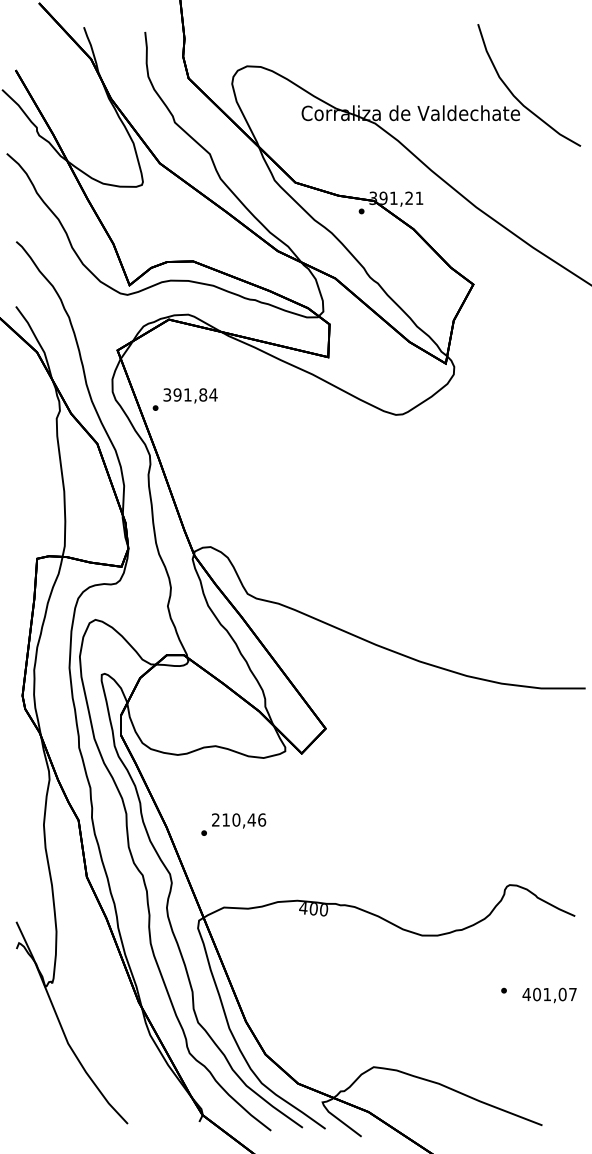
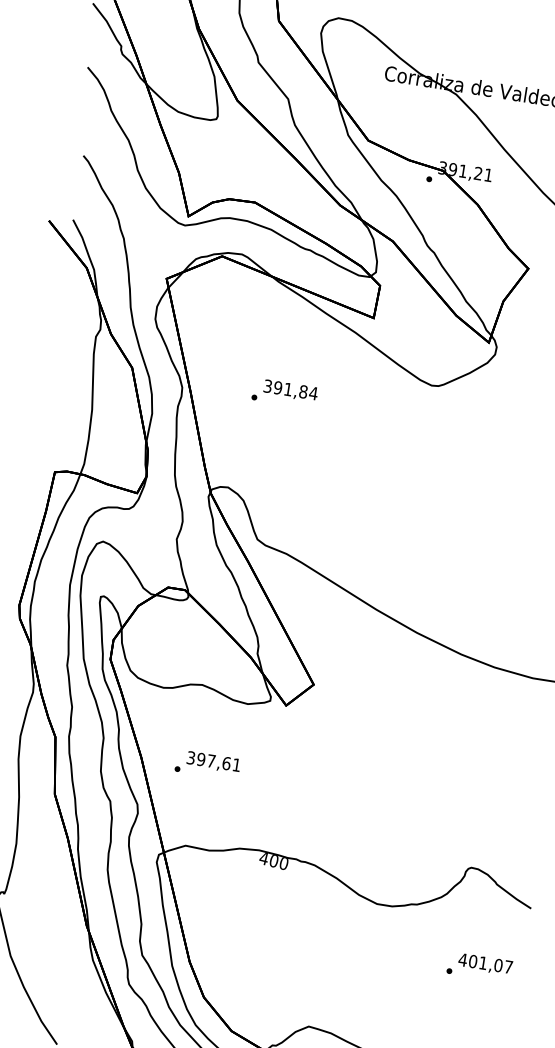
text: (184, 399) -> (284, 393), moved
text: (239, 819) -> (214, 761), 210,46 -> 397,61
text: (549, 995) -> (485, 964), moved

